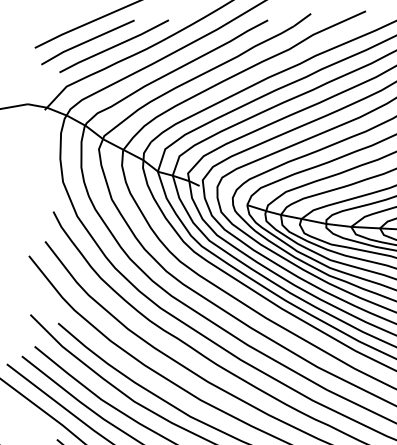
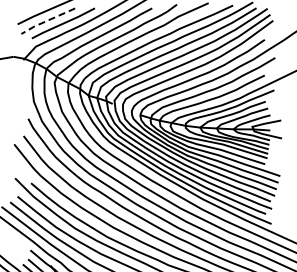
line: (84, 43) -> (46, 21), solid -> dashed

